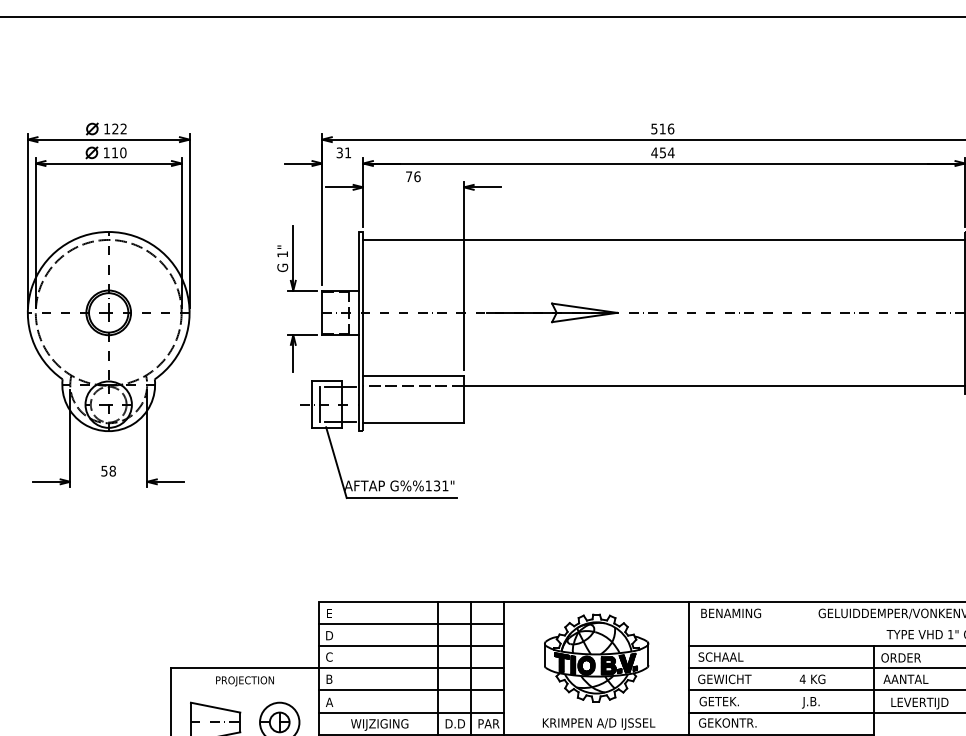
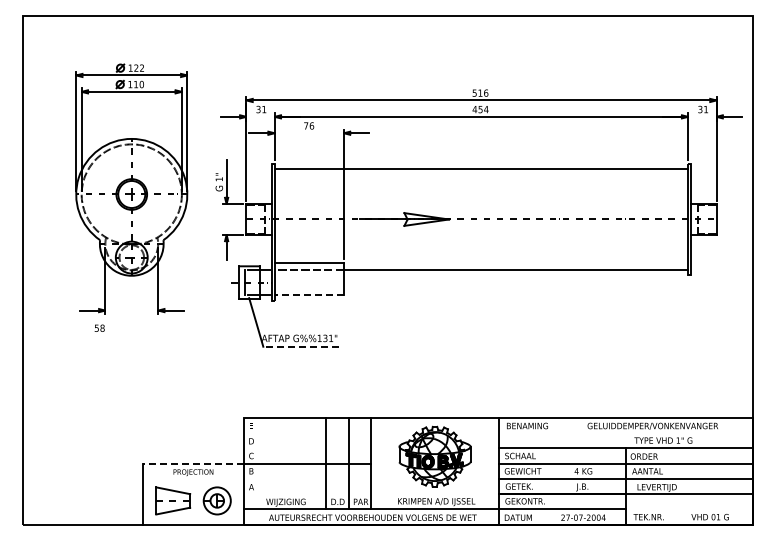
part: (108, 304) -> (131, 188), moved
line: (413, 423) -> (309, 295), solid -> dashed
line: (402, 497) -> (301, 346), solid -> dashed
line: (411, 624) -> (307, 433), removed
line: (411, 646) -> (307, 448), removed
line: (245, 667) -> (193, 463), solid -> dashed
line: (411, 689) -> (307, 478), removed
line: (411, 713) -> (307, 494), removed

